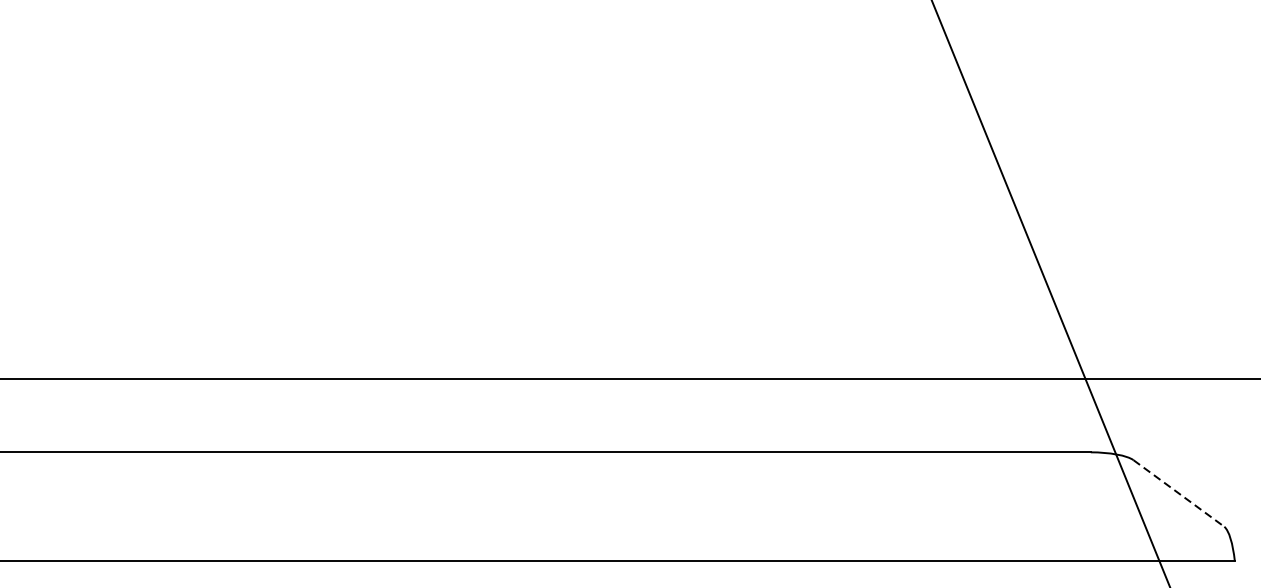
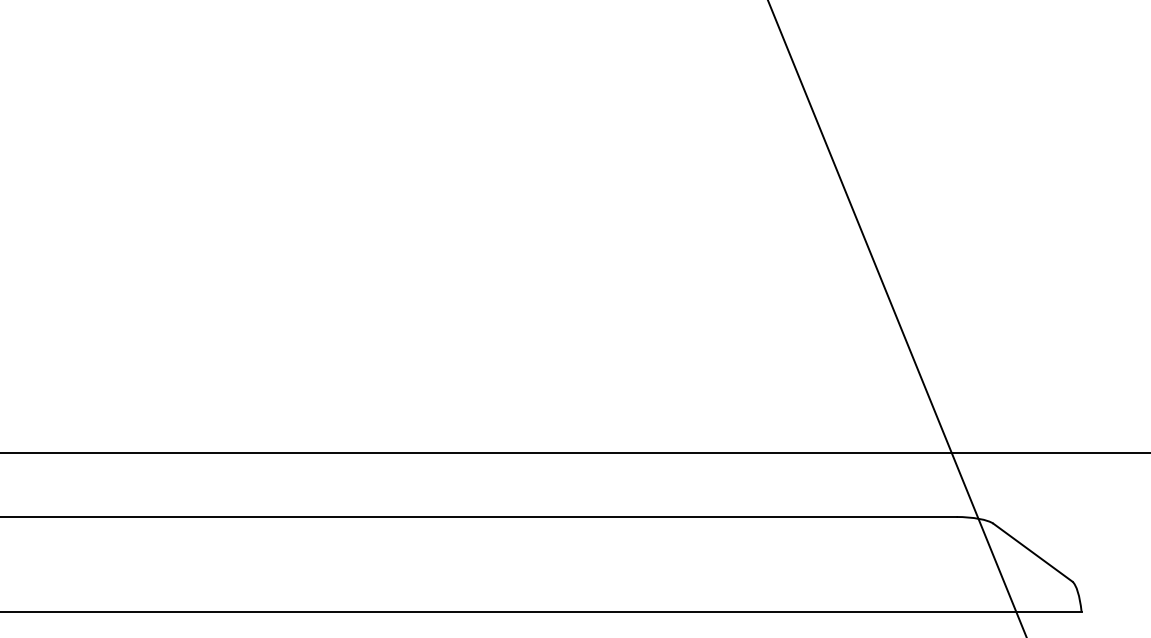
line: (1179, 493) -> (1033, 552), dashed -> solid

